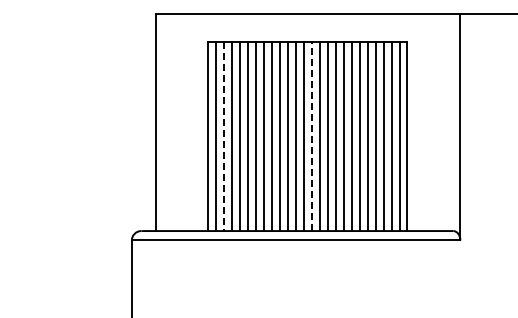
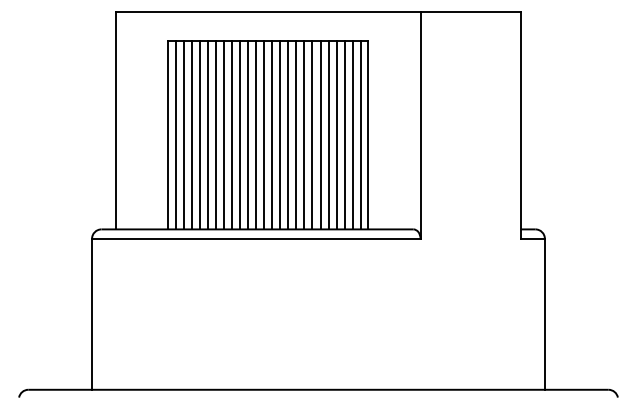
line: (312, 136) -> (272, 134), dashed -> solid
line: (224, 137) -> (184, 135), dashed -> solid

